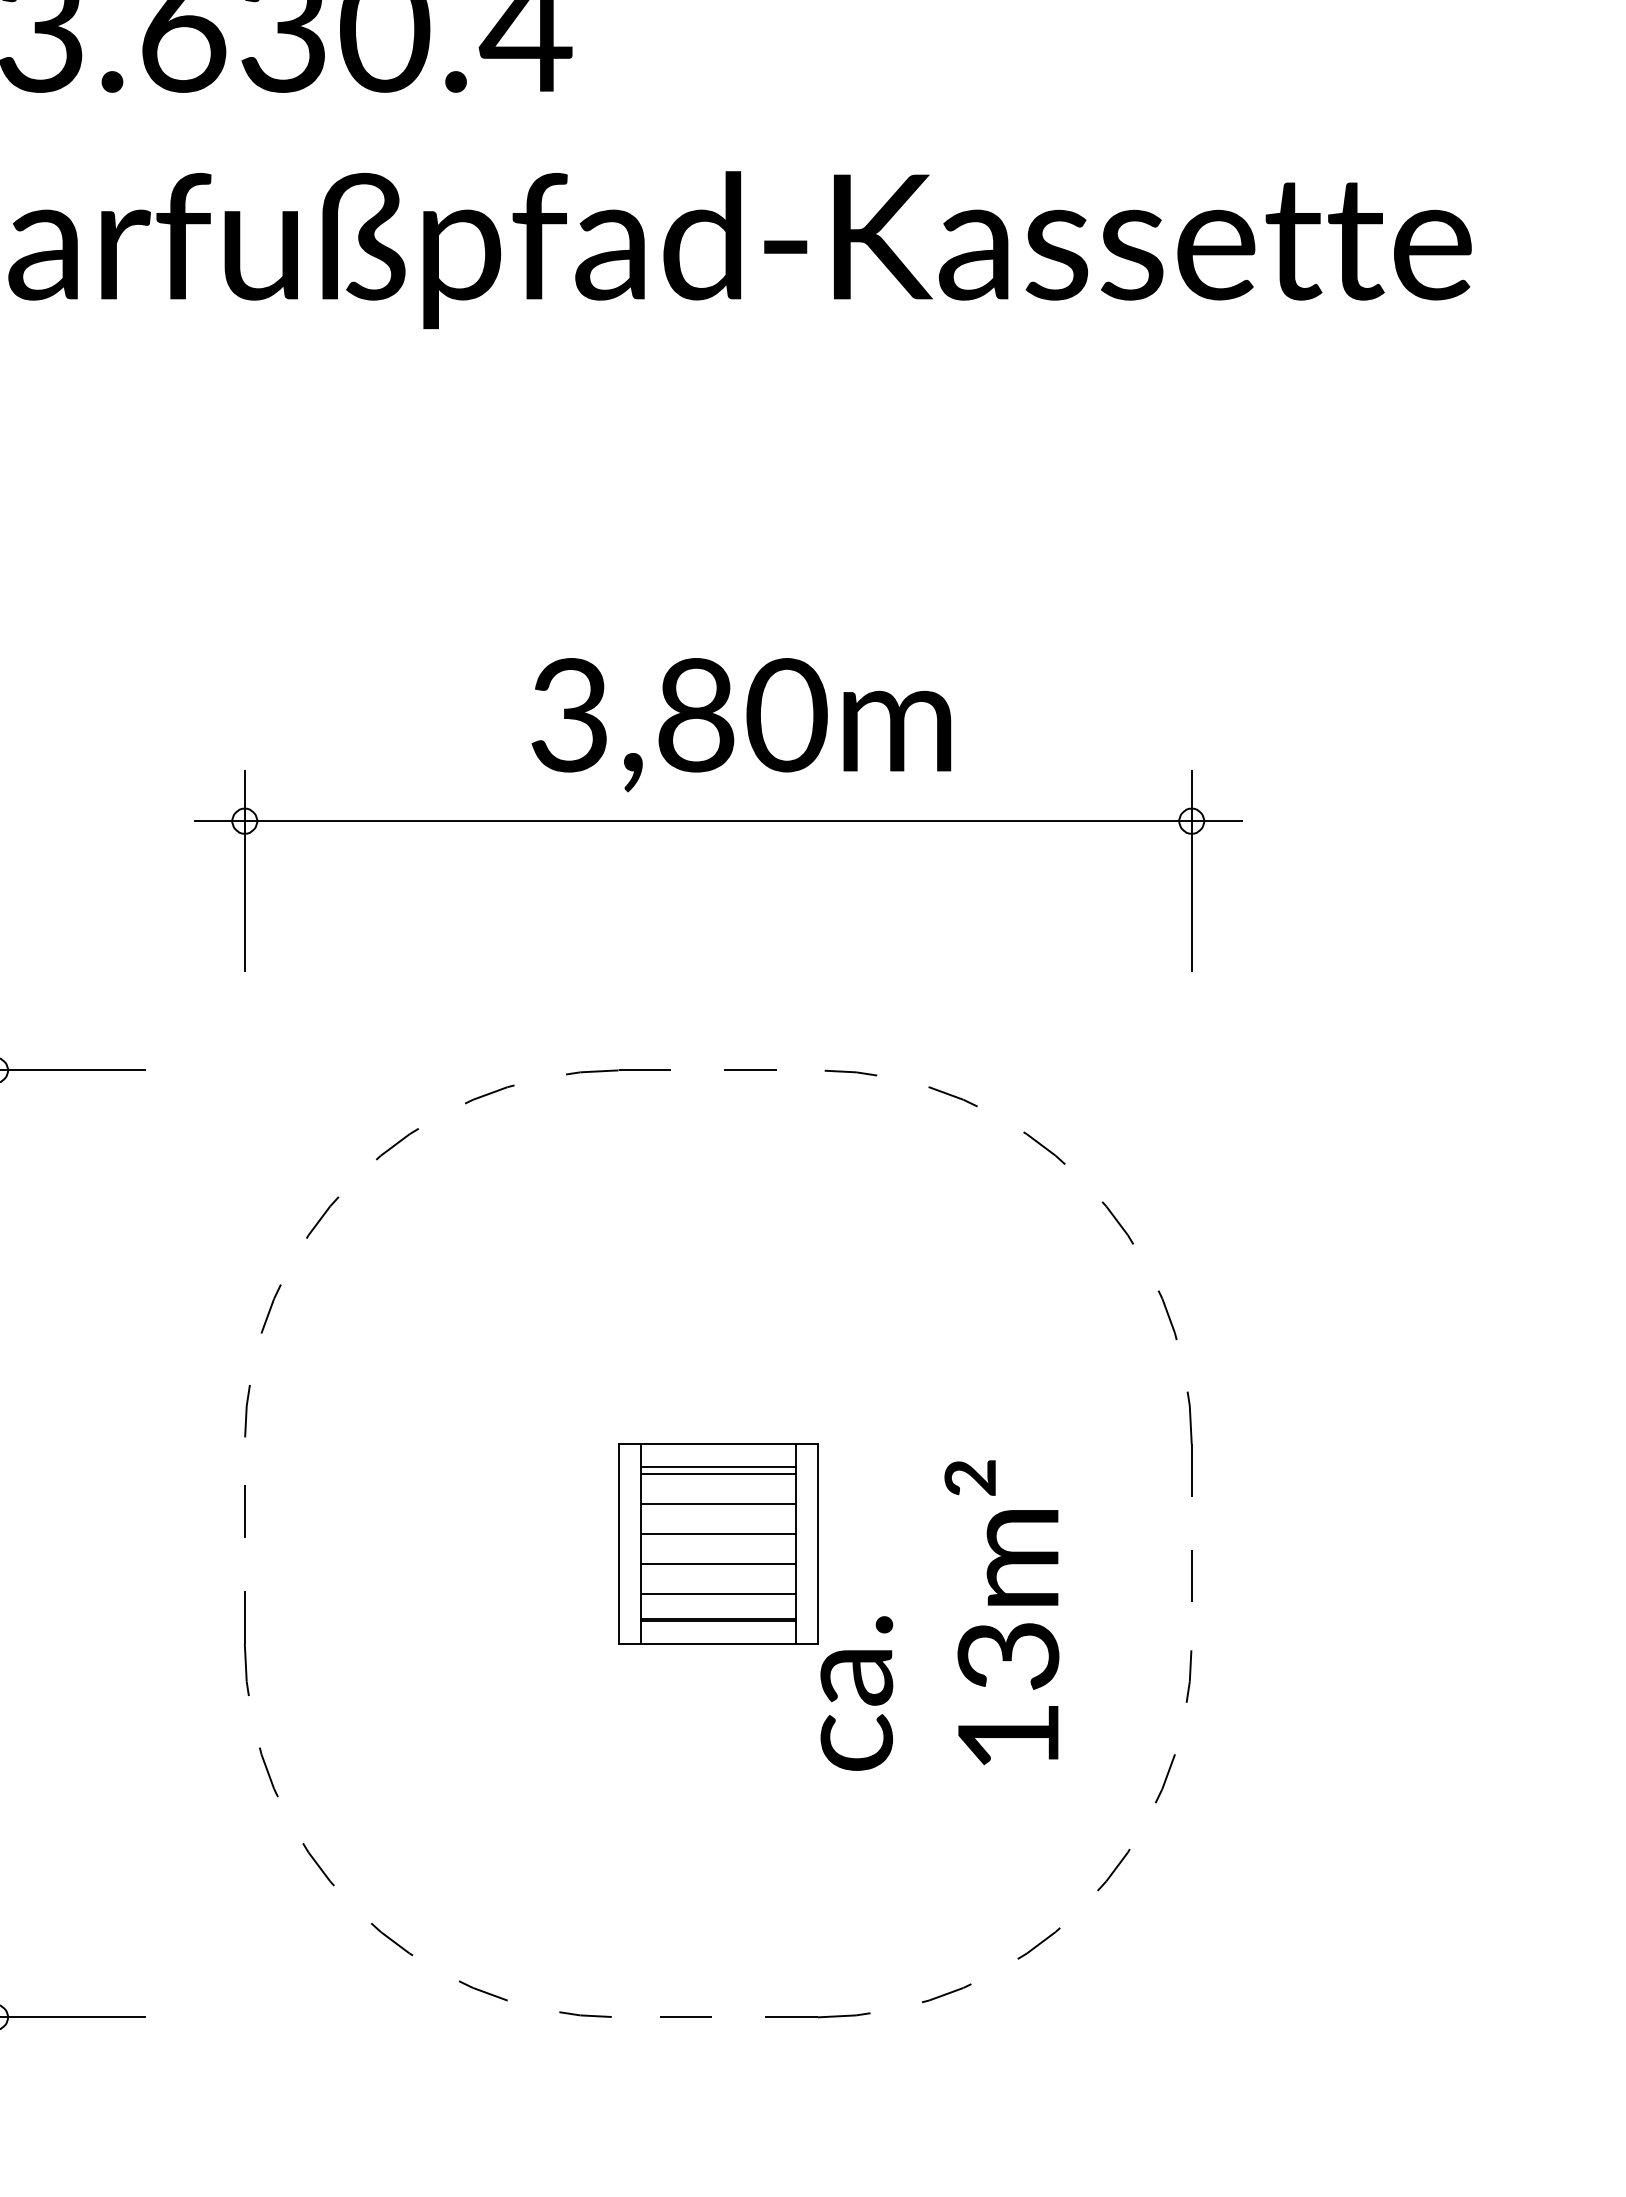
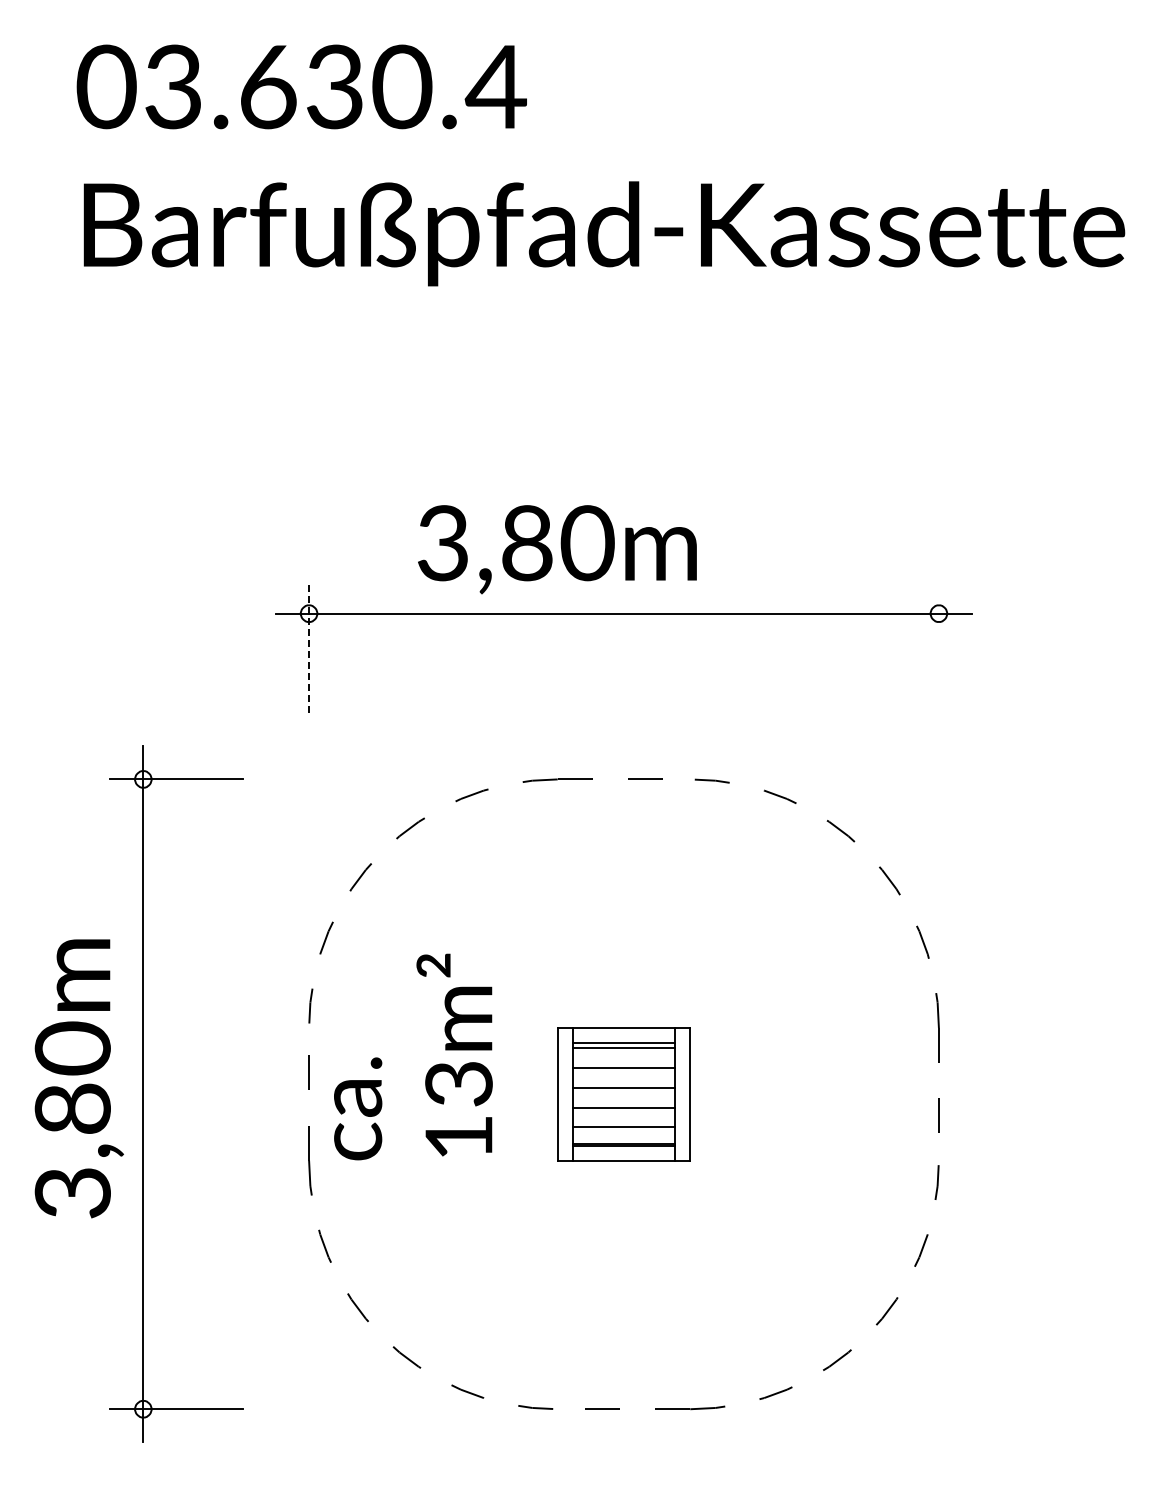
text: (741, 724) -> (557, 549), moved
line: (245, 870) -> (309, 646), solid -> dashed
line: (1191, 870) -> (938, 646), removed
text: (940, 1614) -> (413, 1056), moved

